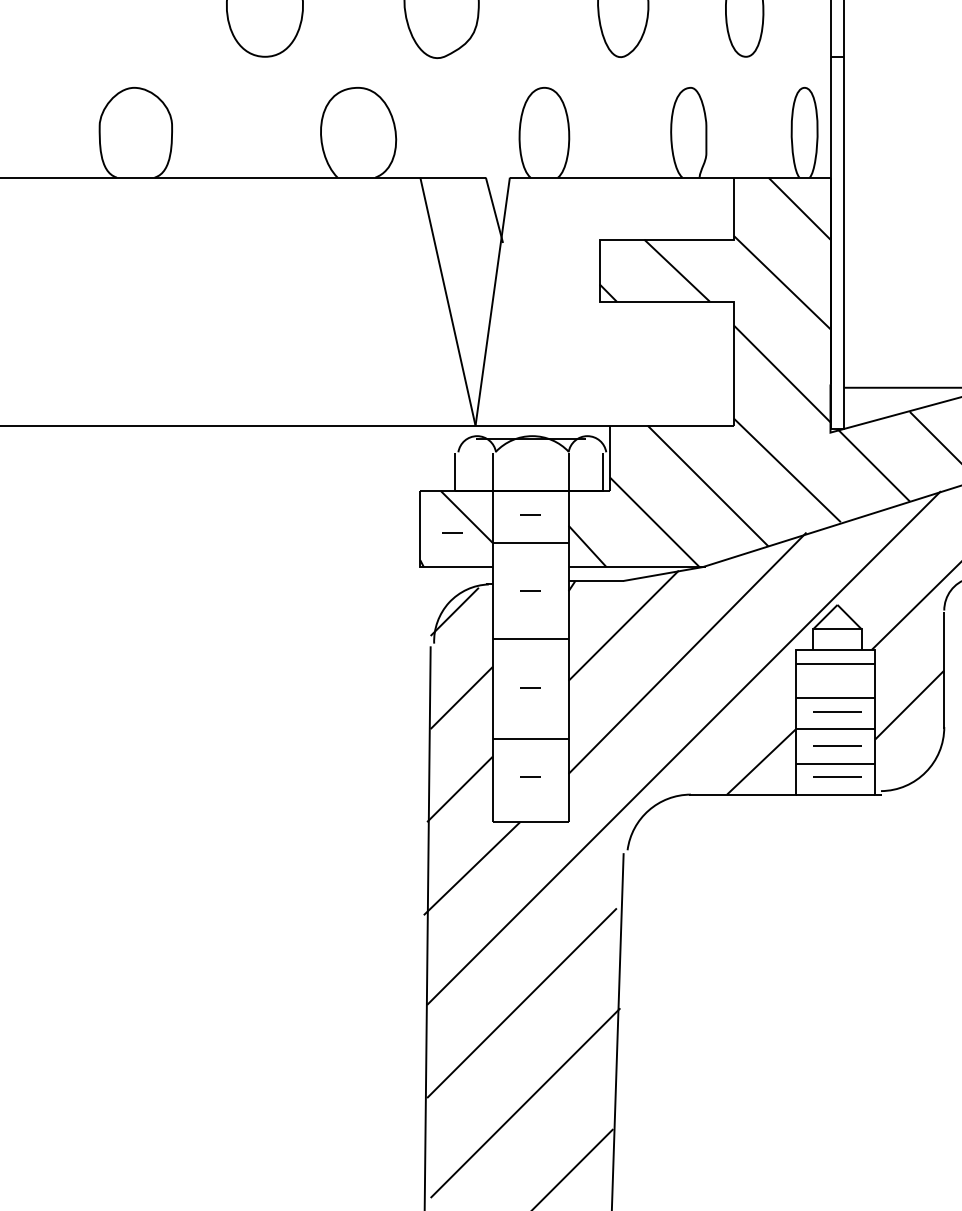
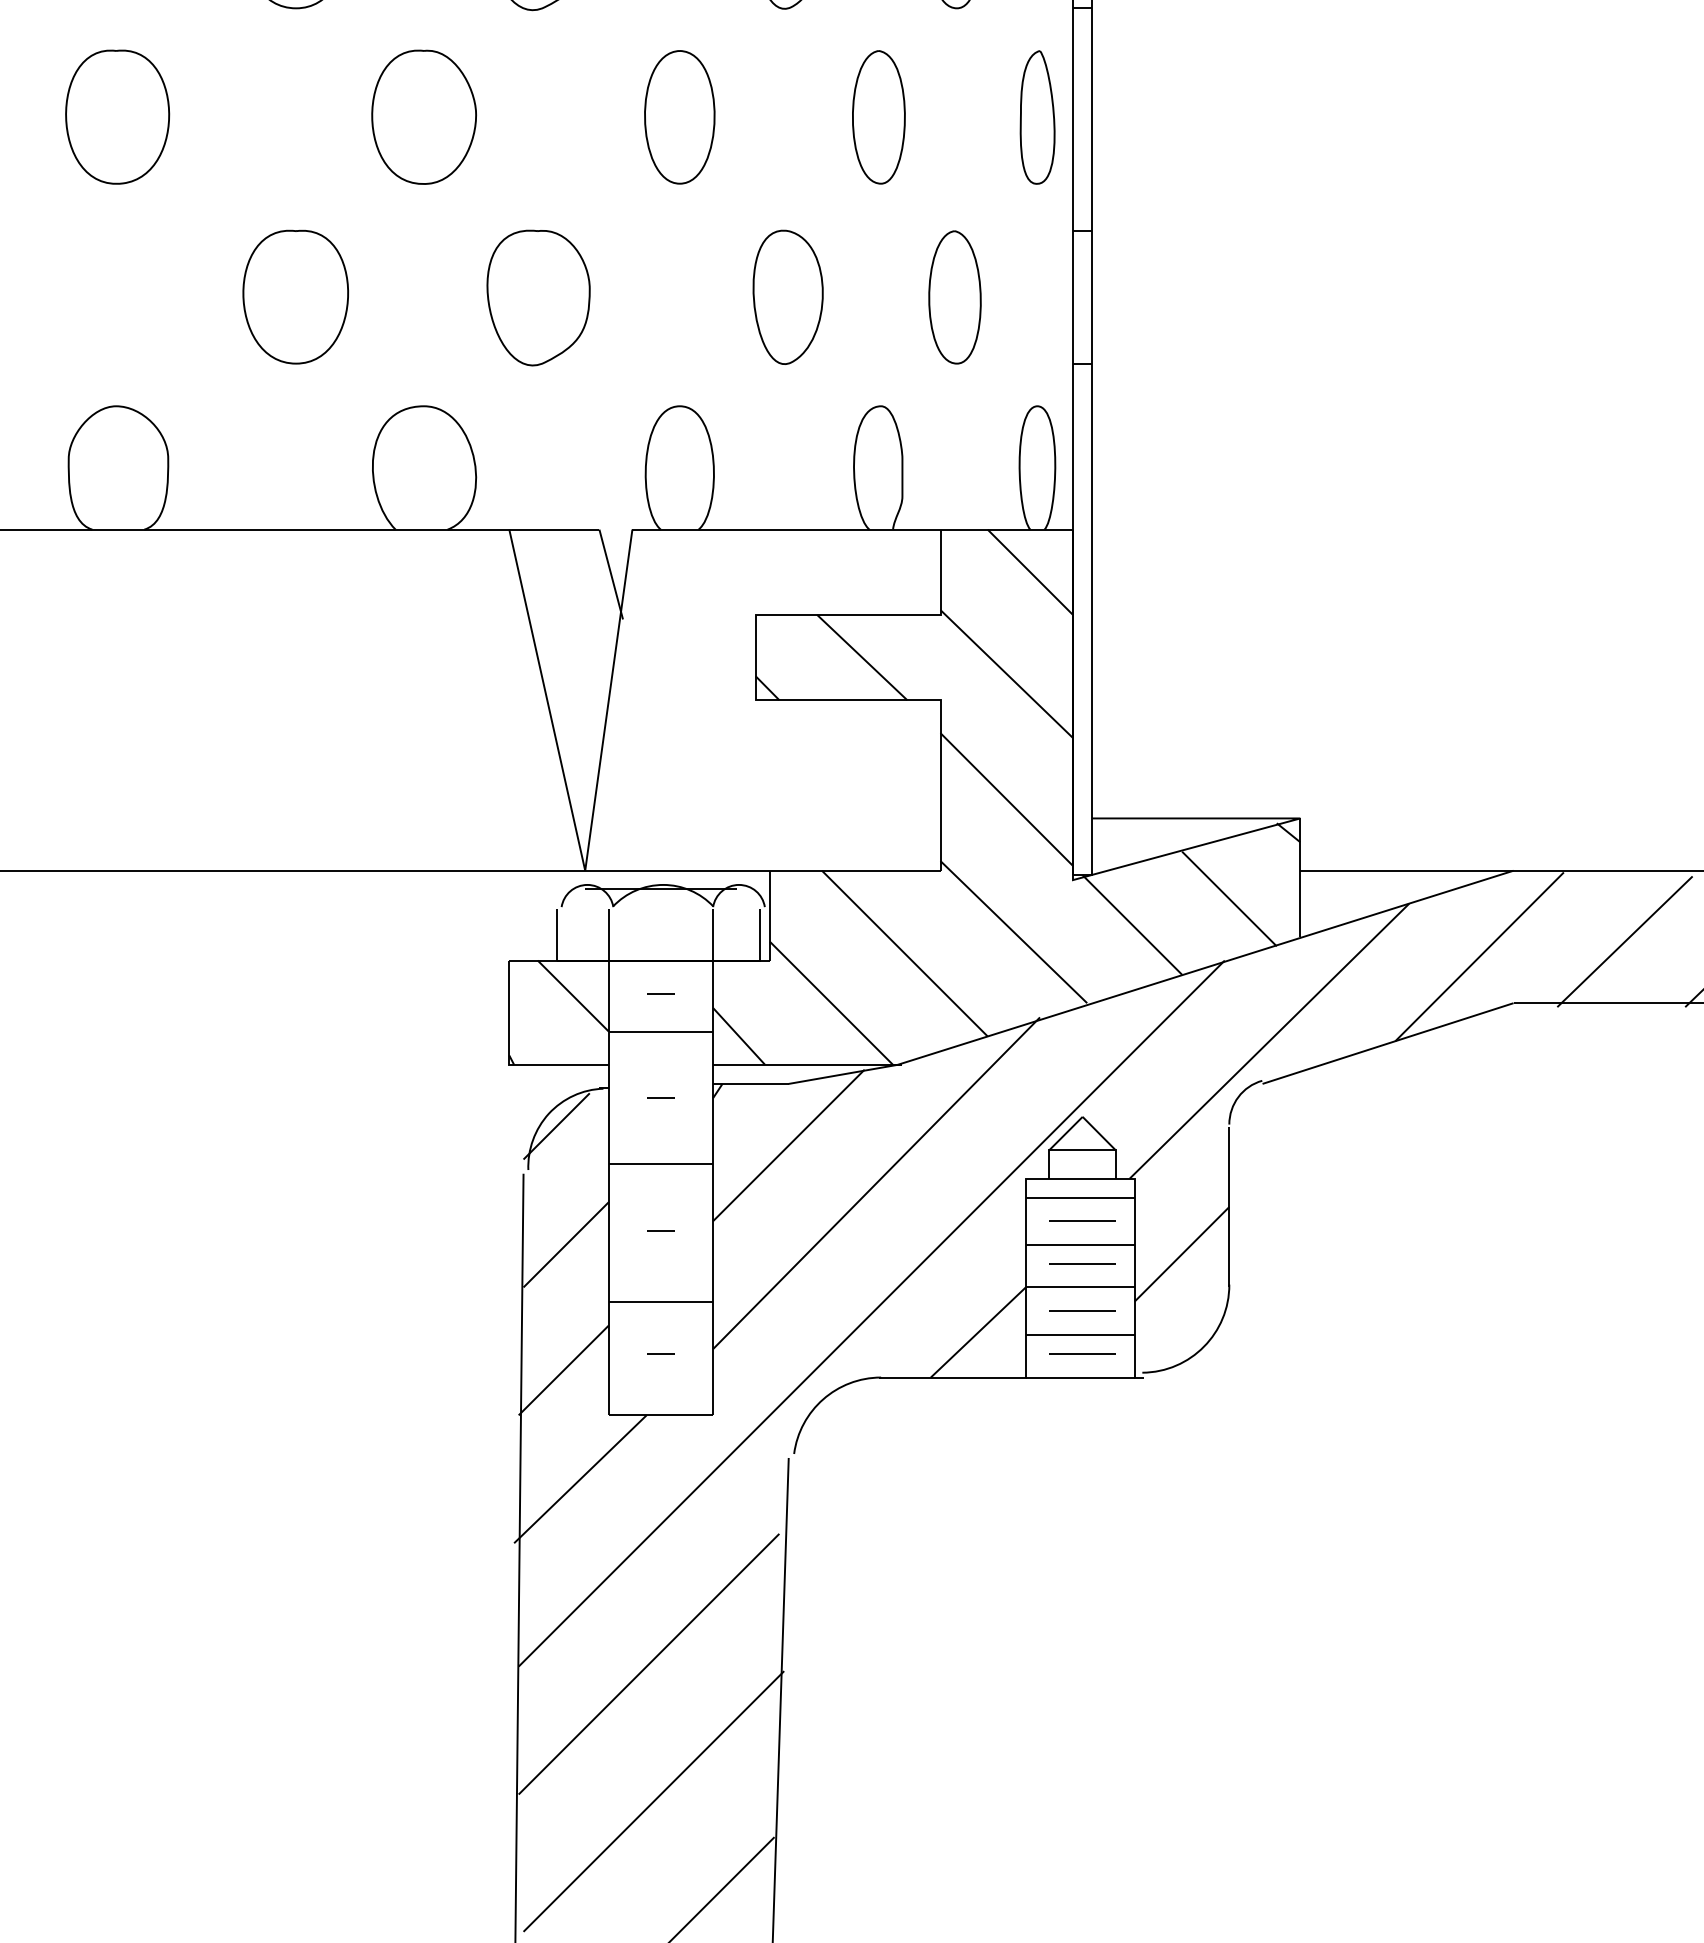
line: (452, 532) -> (553, 1017), removed
line: (837, 680) -> (1082, 1220), added

